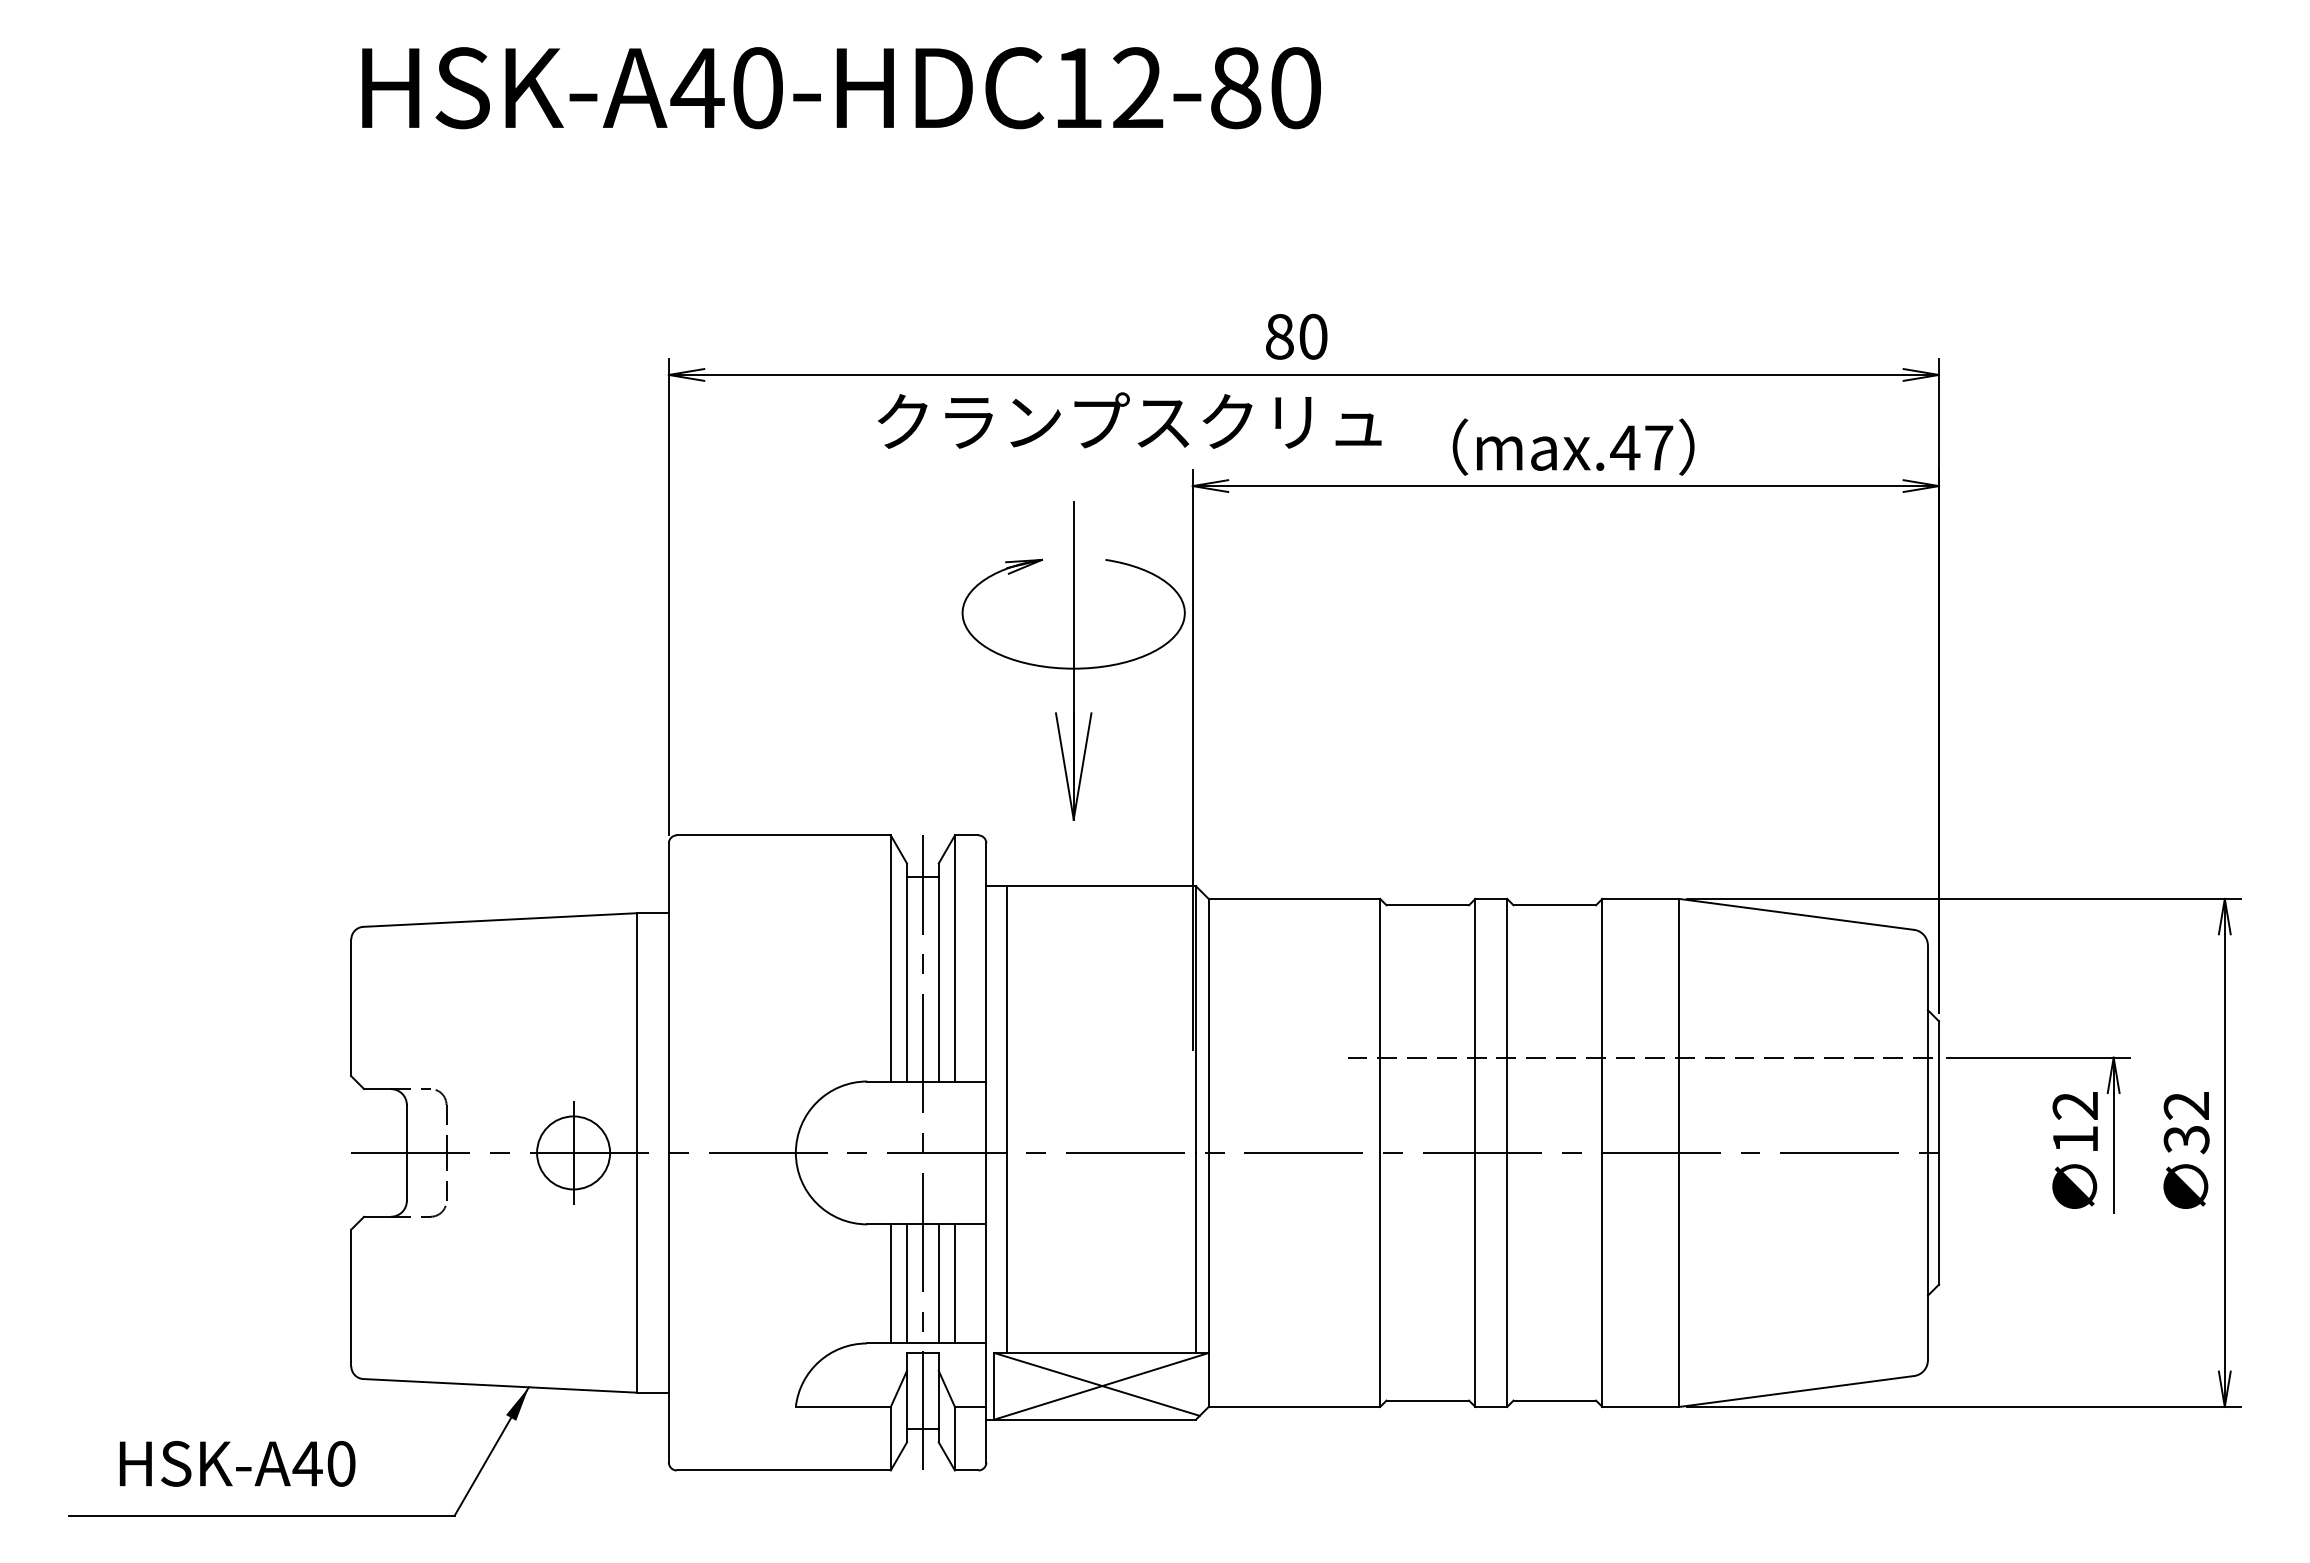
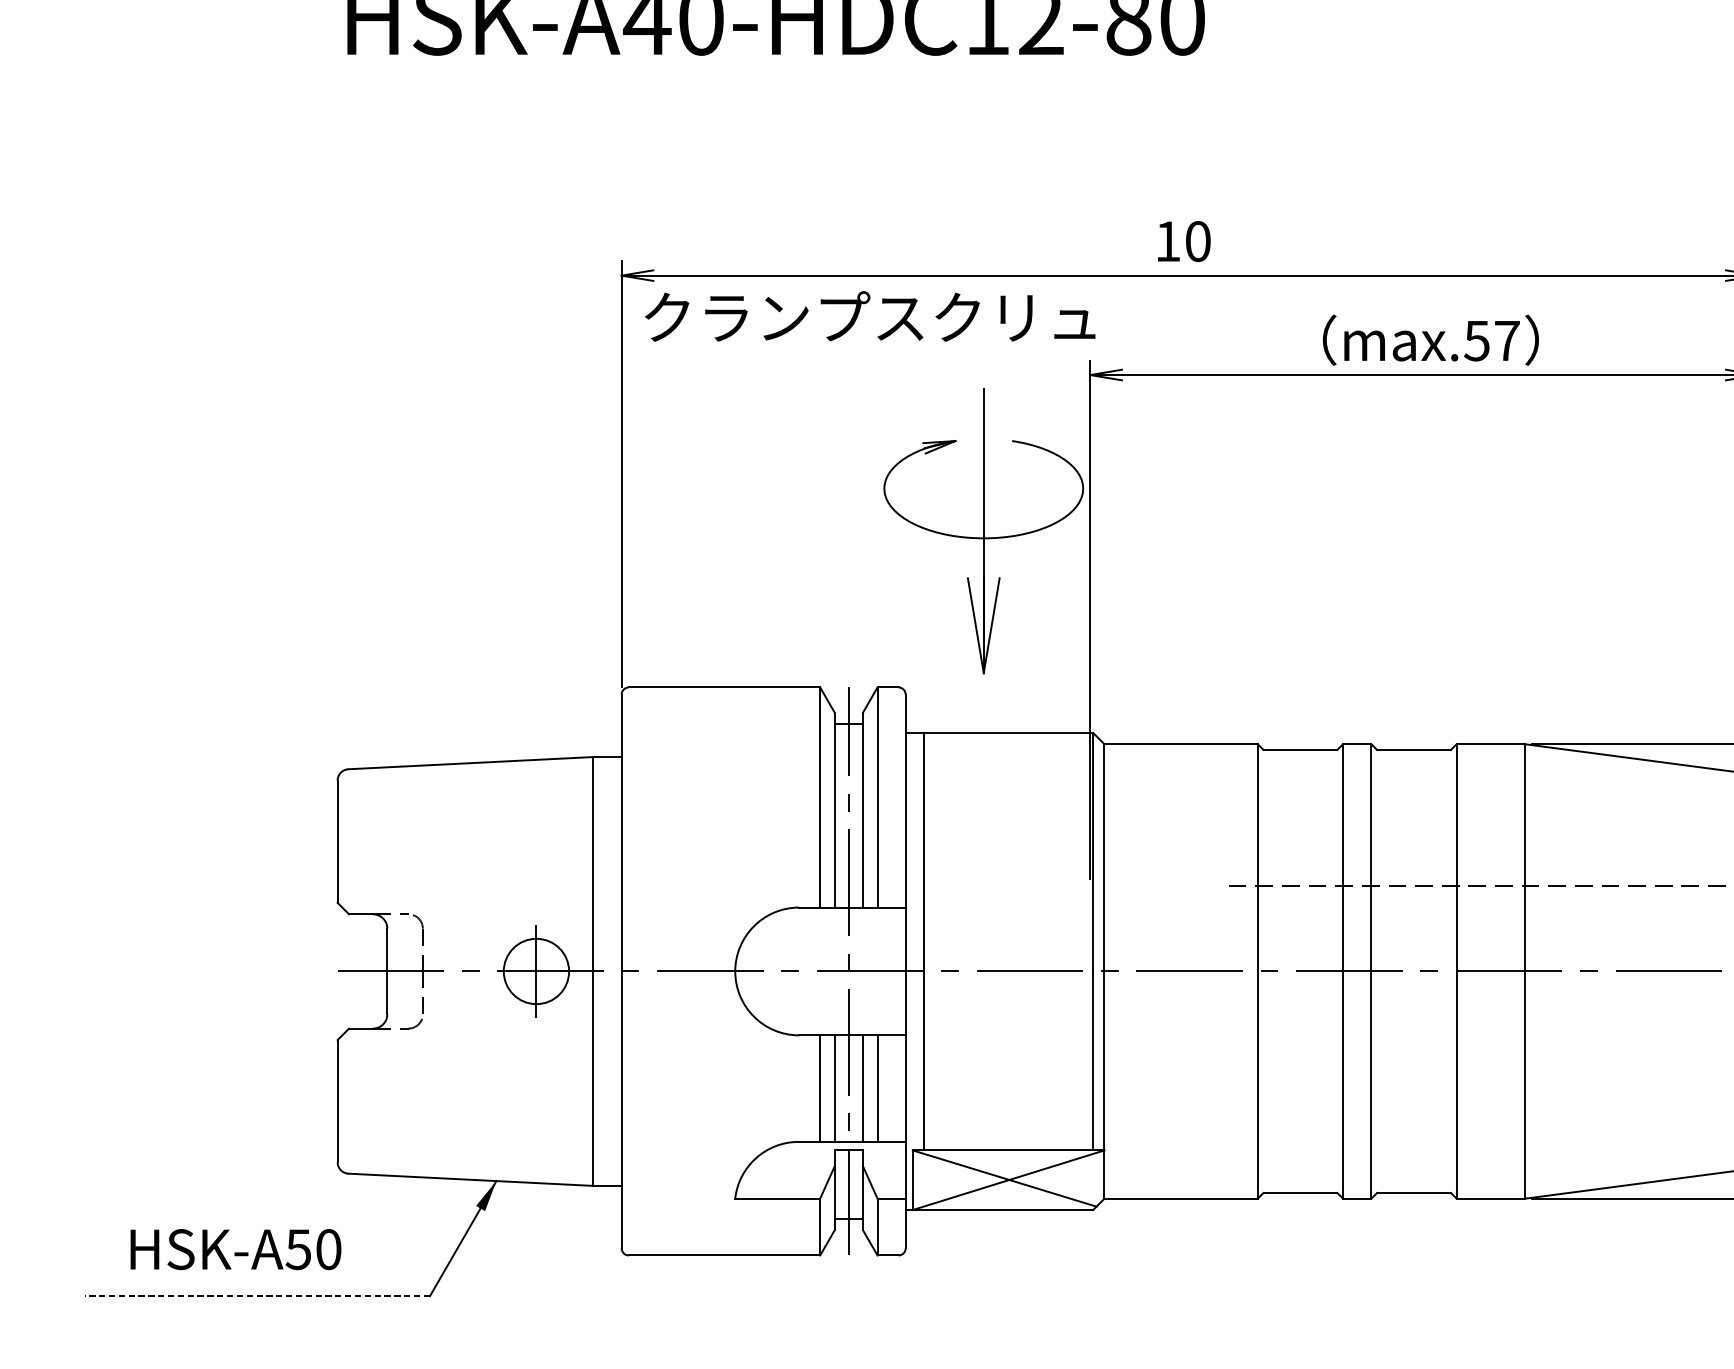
text: (1279, 336) -> (1167, 241), 80 -> 10
text: (1129, 420) -> (869, 316), moved
text: (1625, 447) -> (1477, 340), max.47 -> max.57
text: (307, 1463) -> (298, 1249), HSK-A40 -> HSK-A50
line: (261, 1515) -> (257, 1295), solid -> dashed

